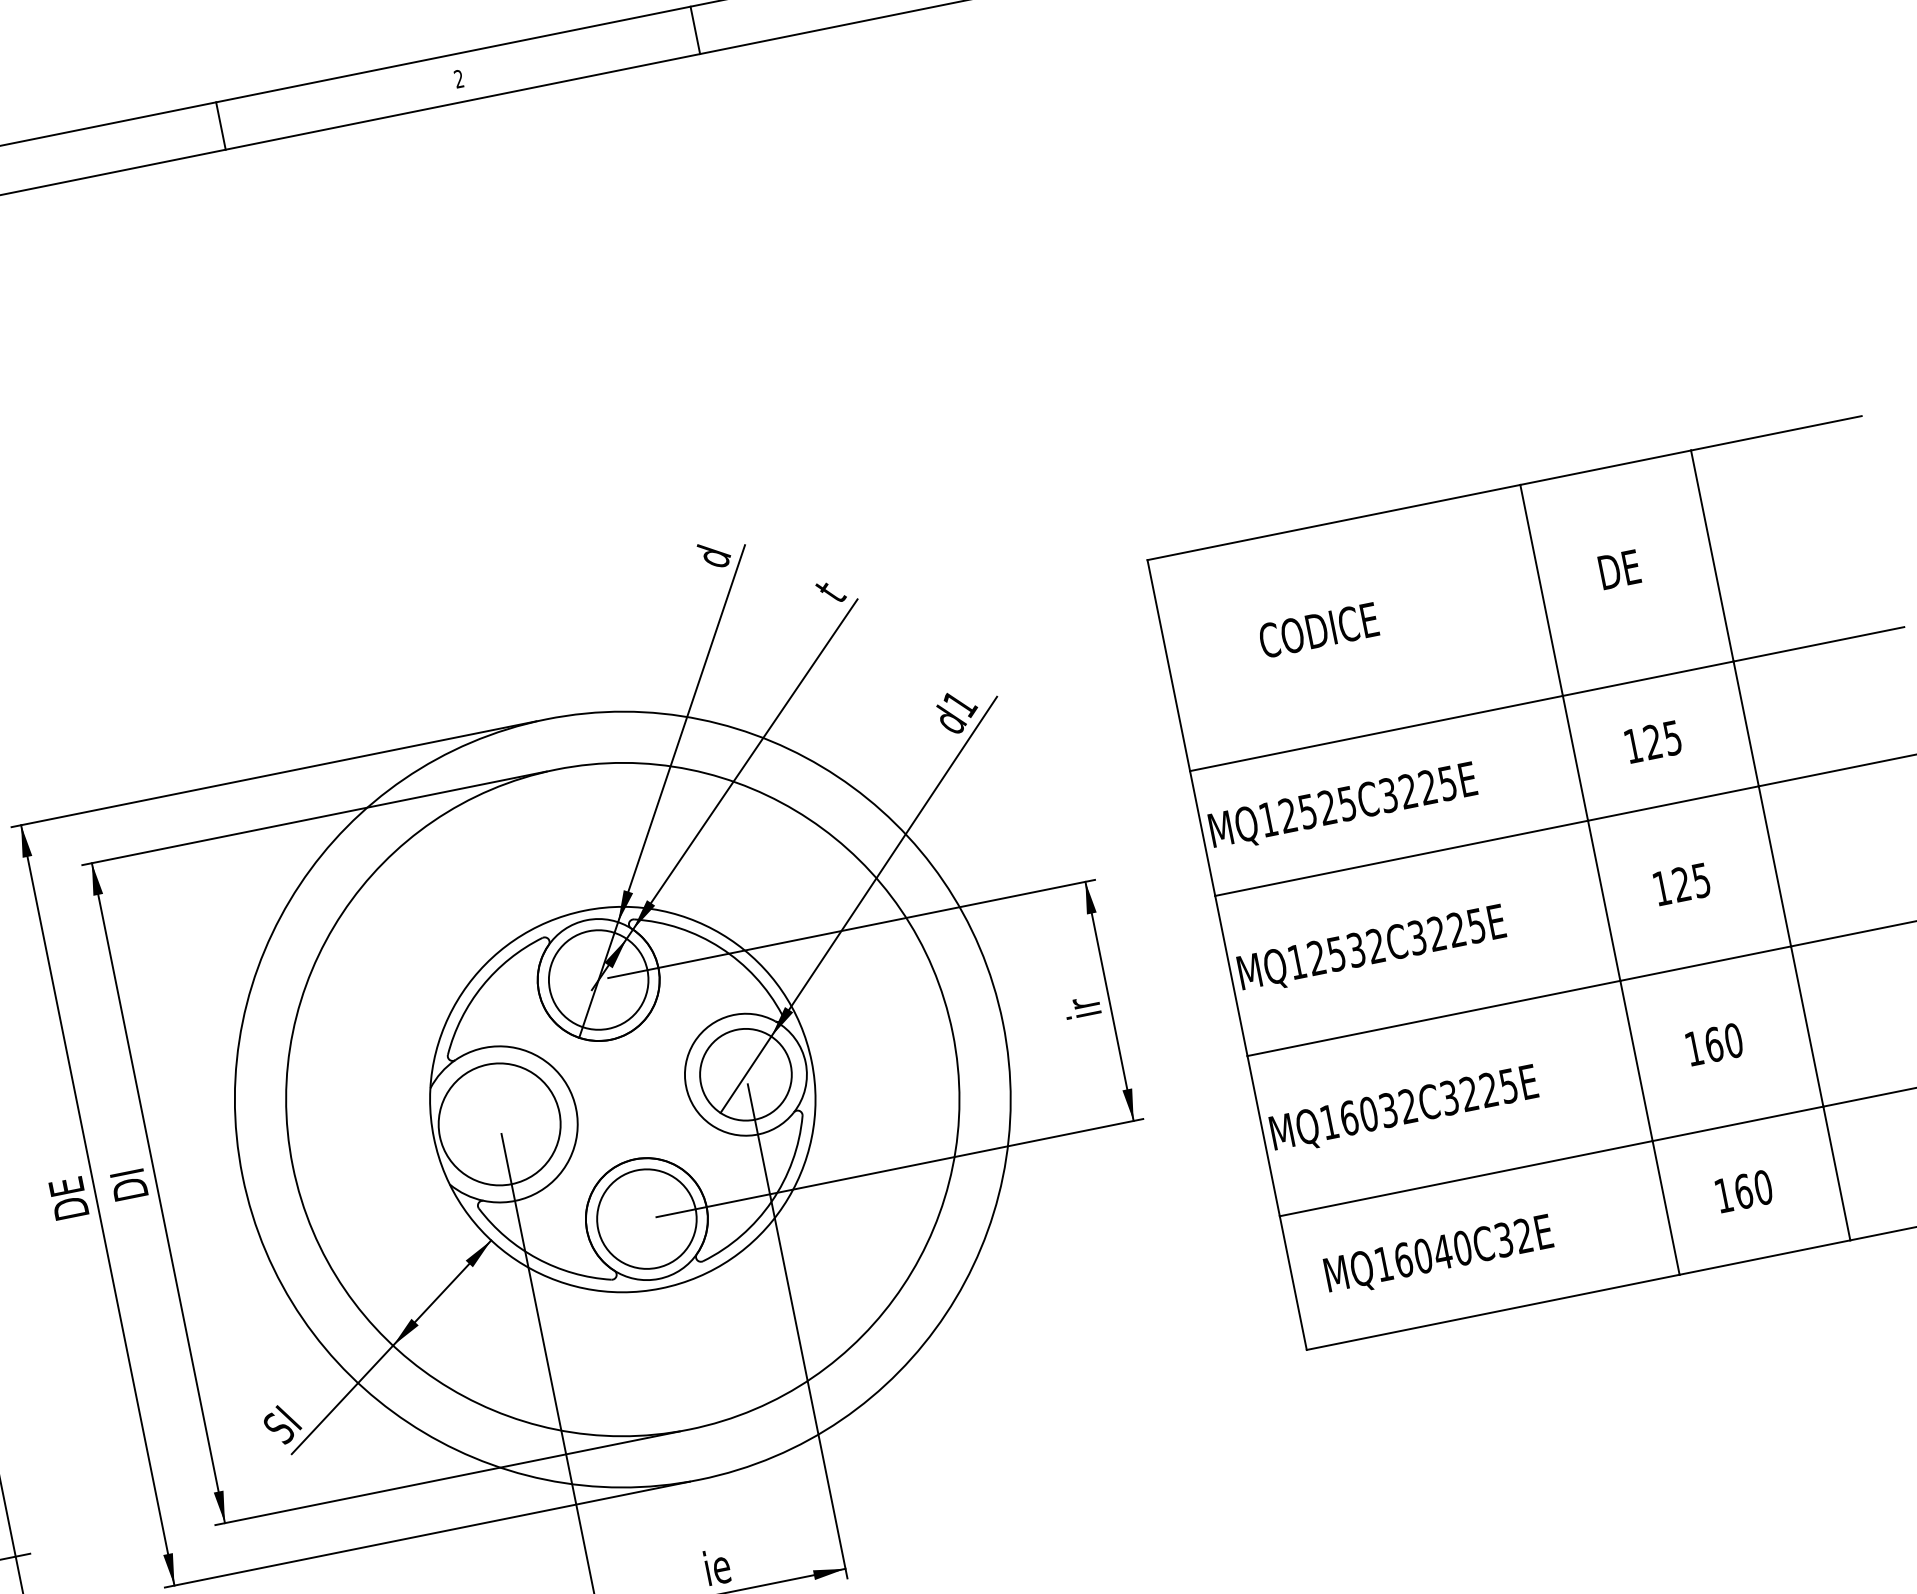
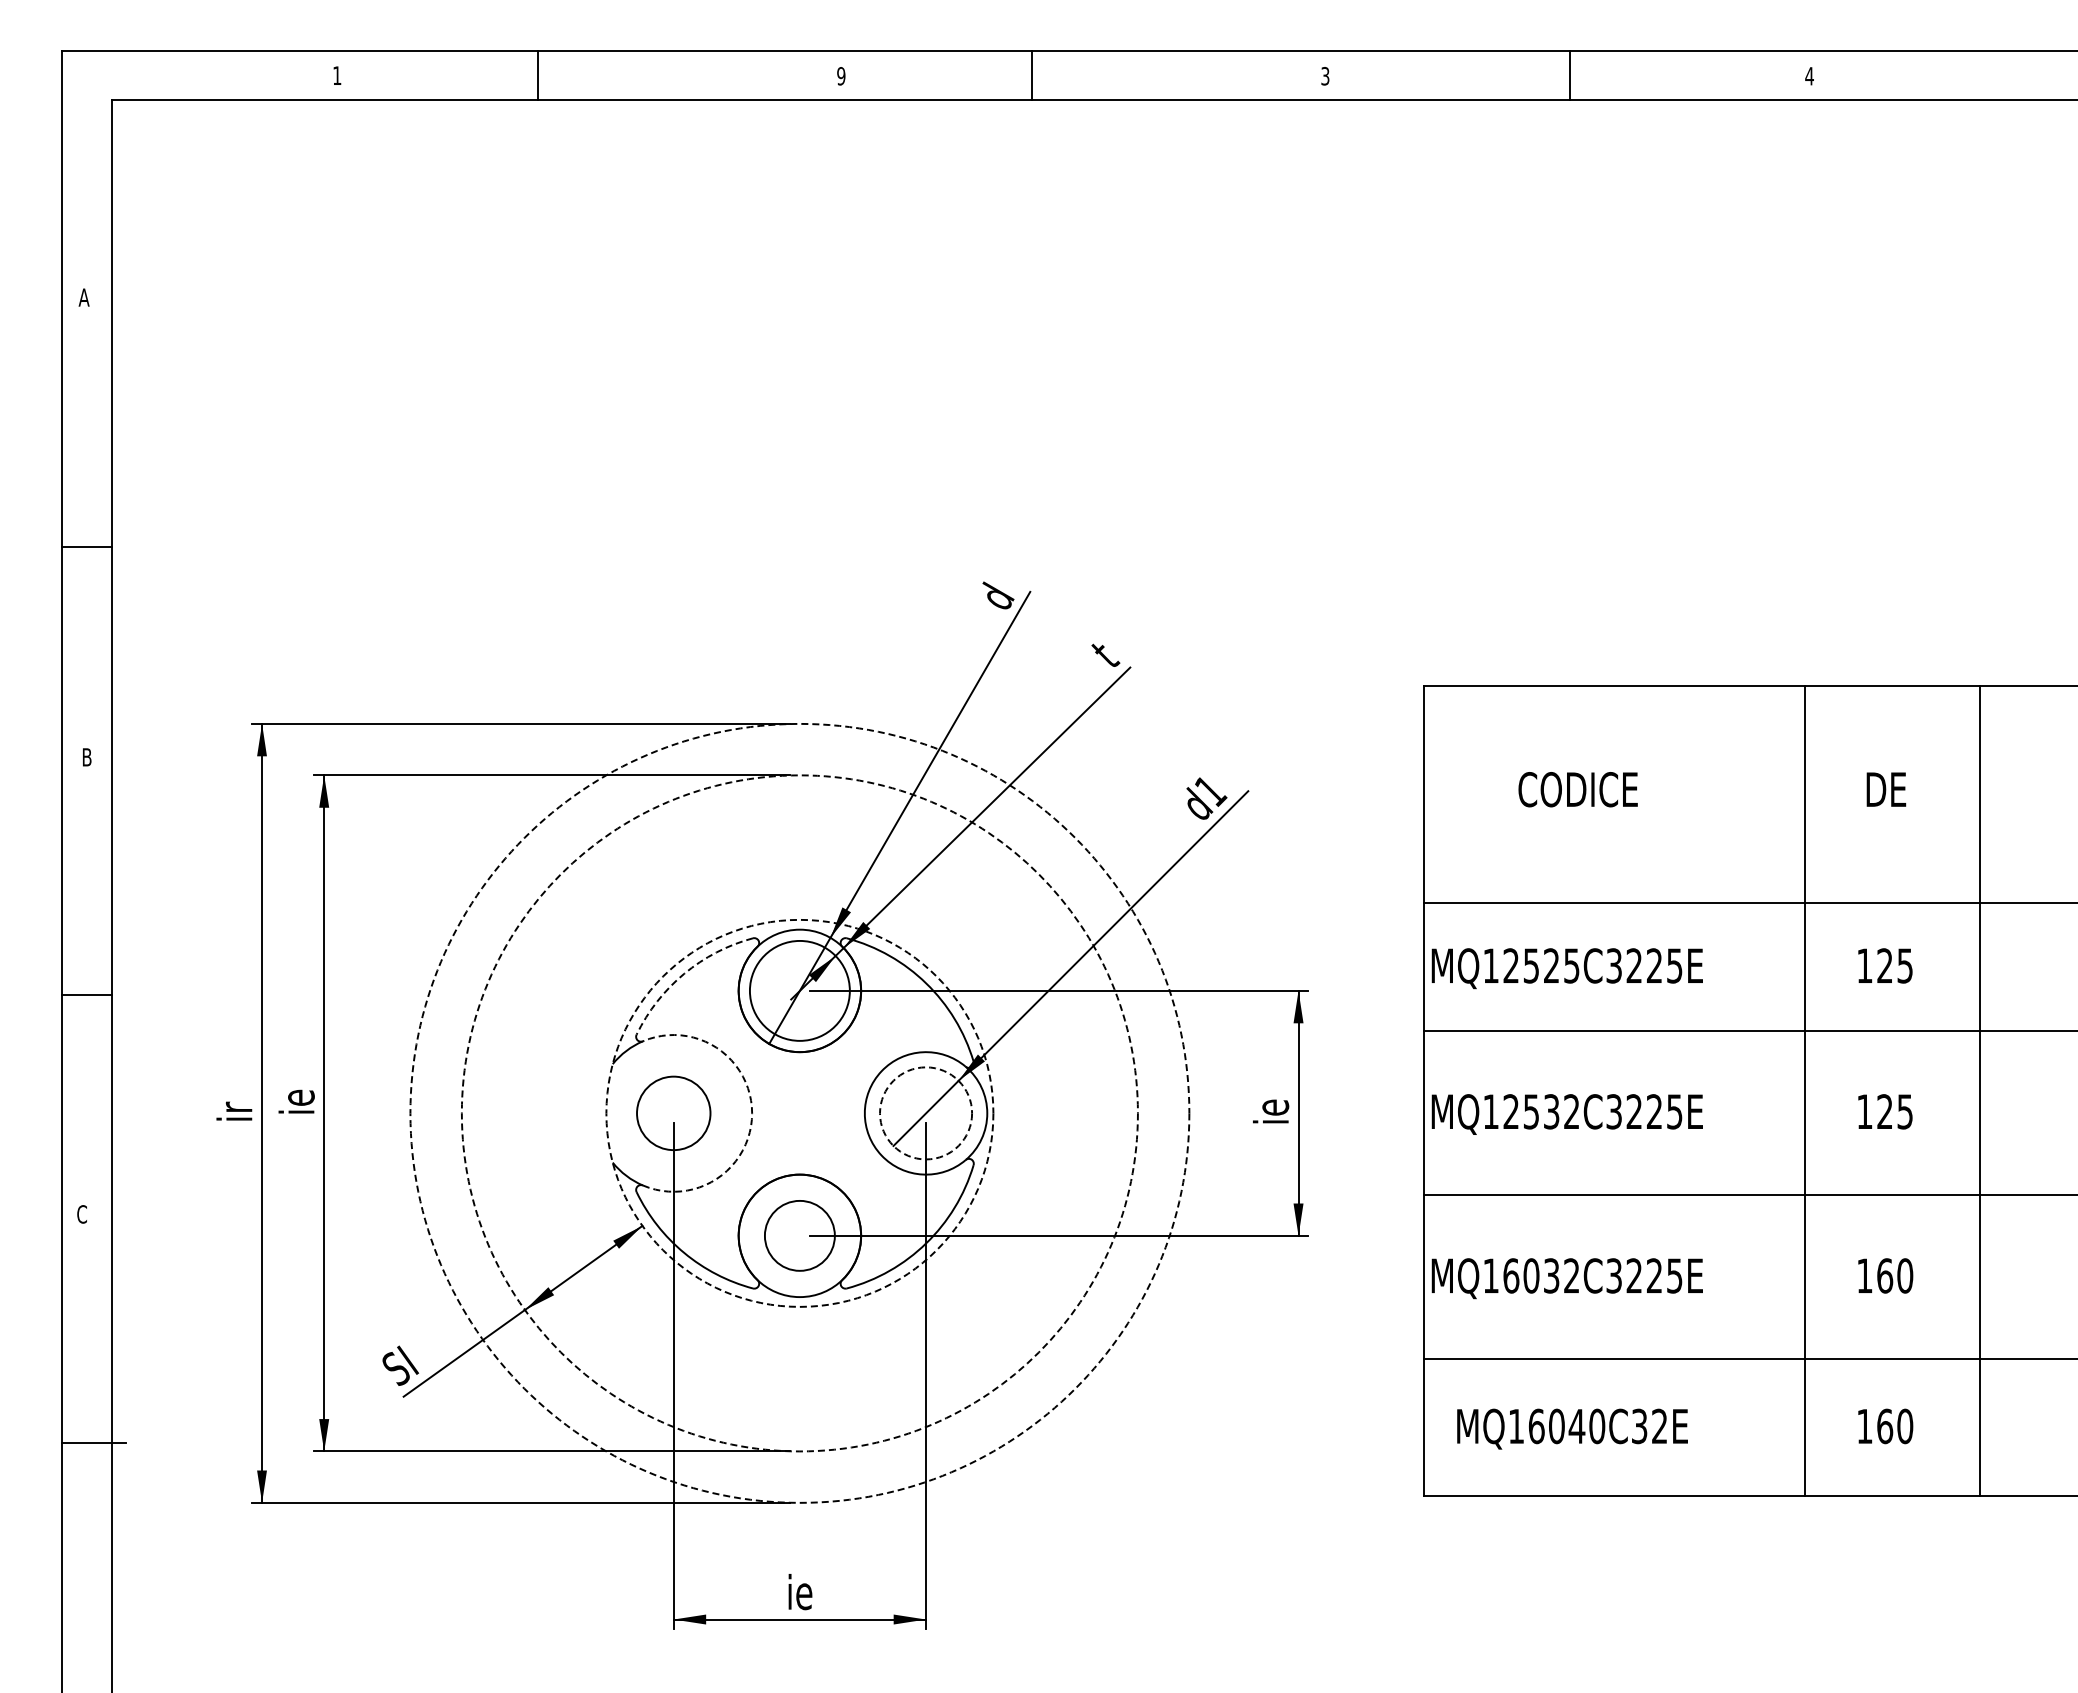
line: (695, 29) -> (1031, 74), moved
text: (459, 79) -> (841, 76), 2 -> 9
line: (220, 125) -> (537, 74), moved
arc: (482, 985) -> (684, 973), solid -> dashed
text: (1085, 1000) -> (1275, 1107), ir -> ie
circle: (746, 1074) -> (926, 1113), solid -> dashed
circle: (622, 1098) -> (799, 1112), solid -> dashed
circle: (622, 1098) -> (799, 1112), solid -> dashed
circle: (622, 1099) -> (799, 1113), solid -> dashed
arc: (576, 1109) -> (752, 1113), solid -> dashed
circle: (499, 1124) -> (673, 1113), size x0.6
text: (128, 1185) -> (296, 1099), DI -> ie
text: (68, 1198) -> (234, 1100), DE -> ir
circle: (646, 1218) -> (799, 1235), size x0.7

